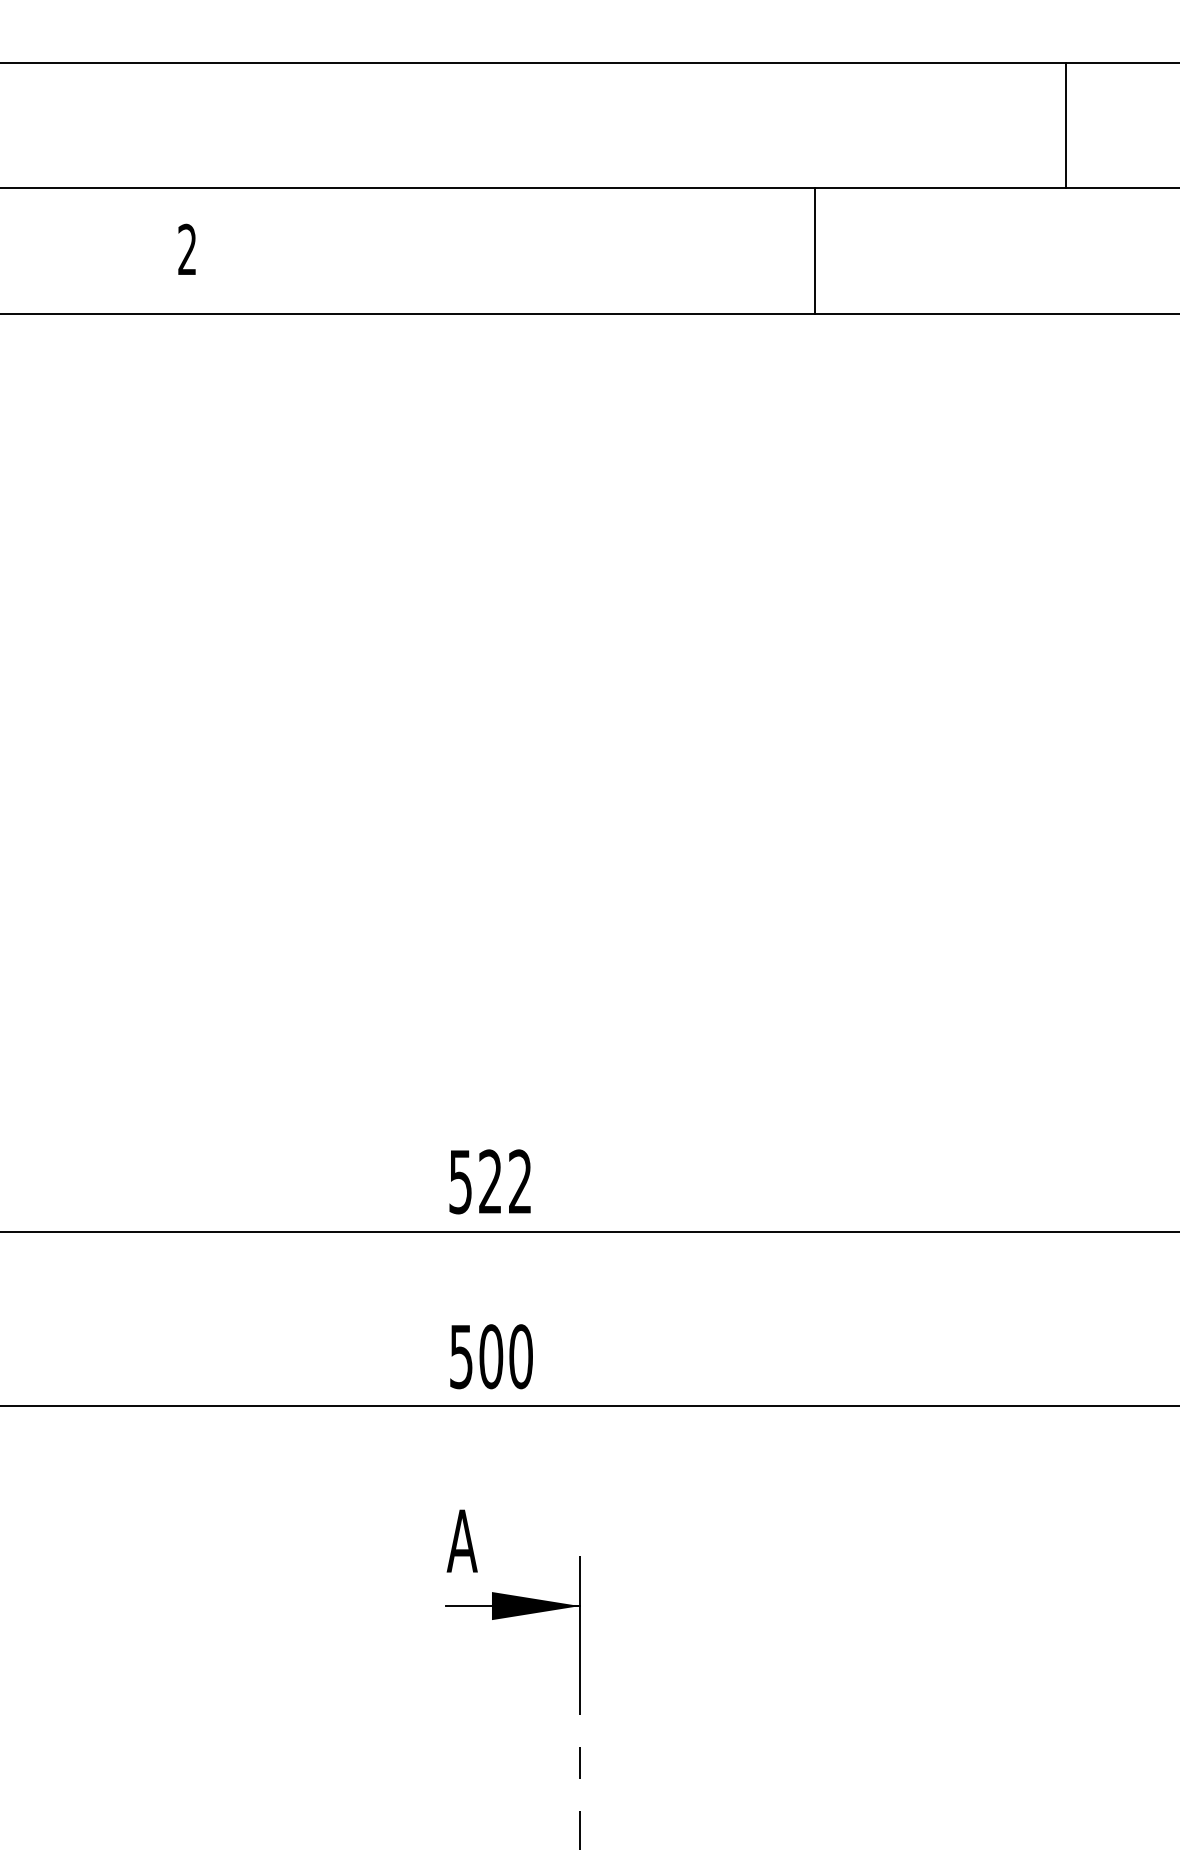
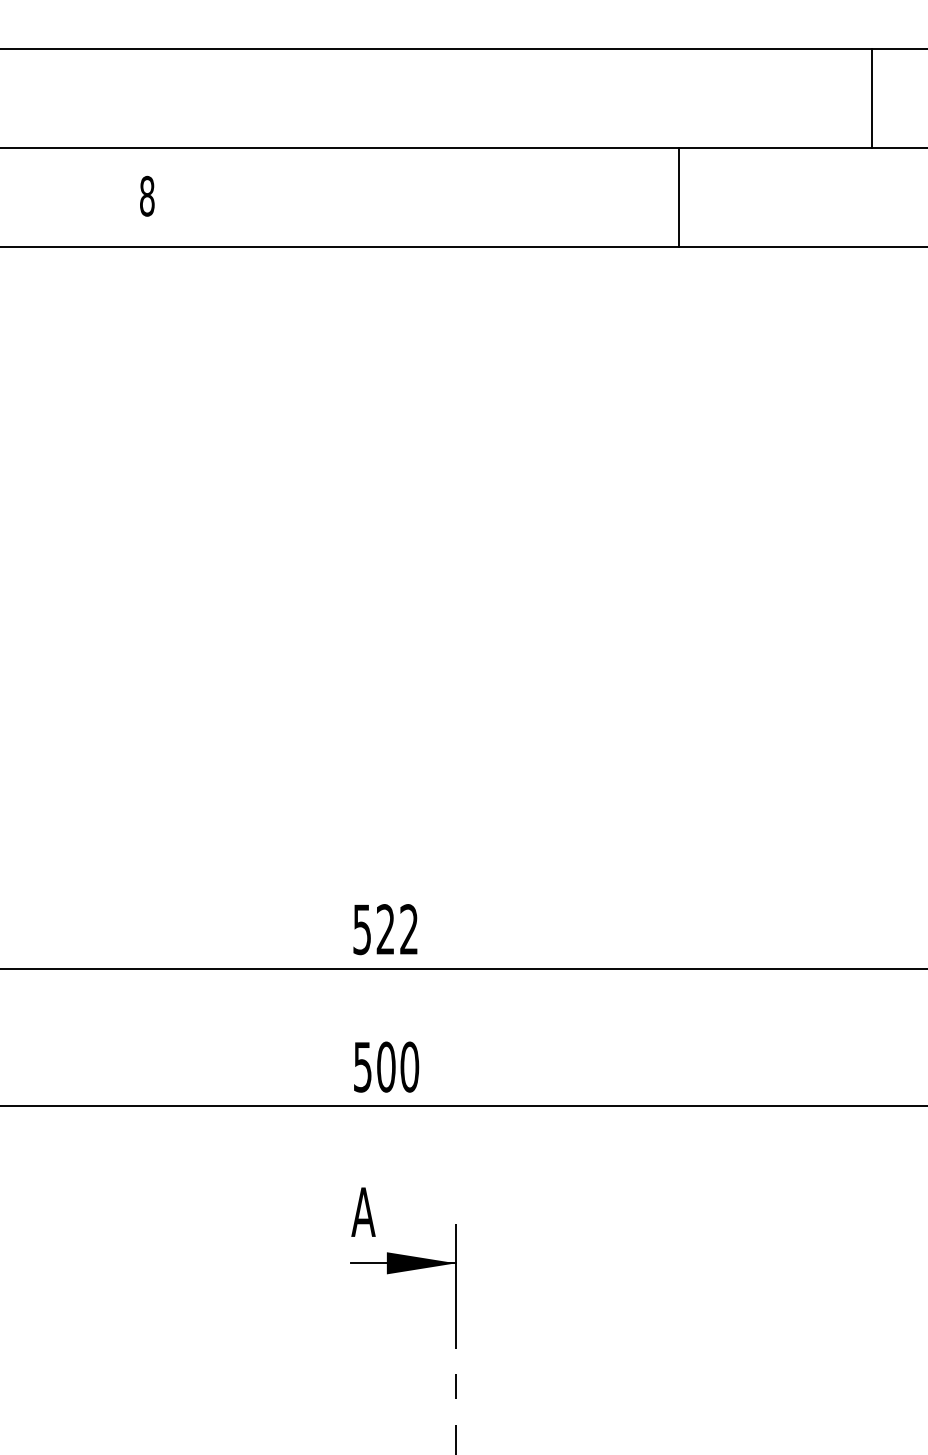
line: (1065, 125) -> (871, 98), moved
text: (187, 249) -> (147, 196), 2 -> 8
line: (814, 251) -> (679, 197), moved

